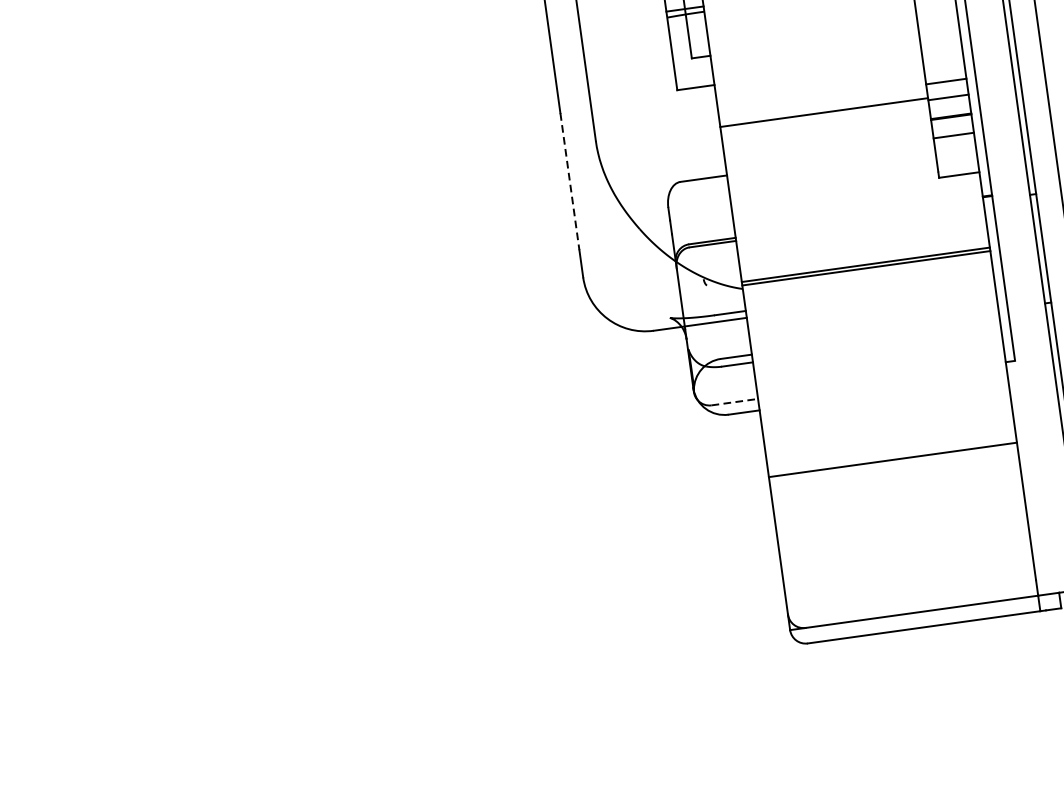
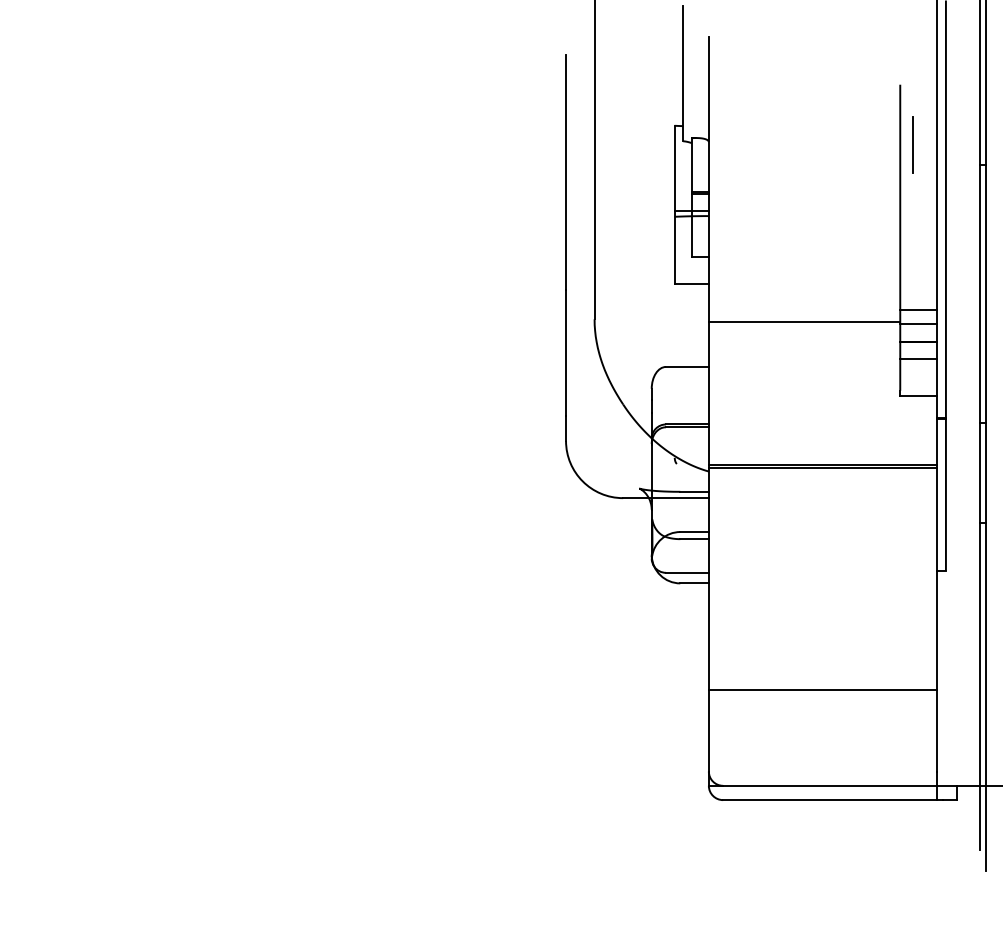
line: (570, 182) -> (566, 353), dashed -> solid
line: (734, 401) -> (687, 572), dashed -> solid
line: (892, 459) -> (822, 689), moved

